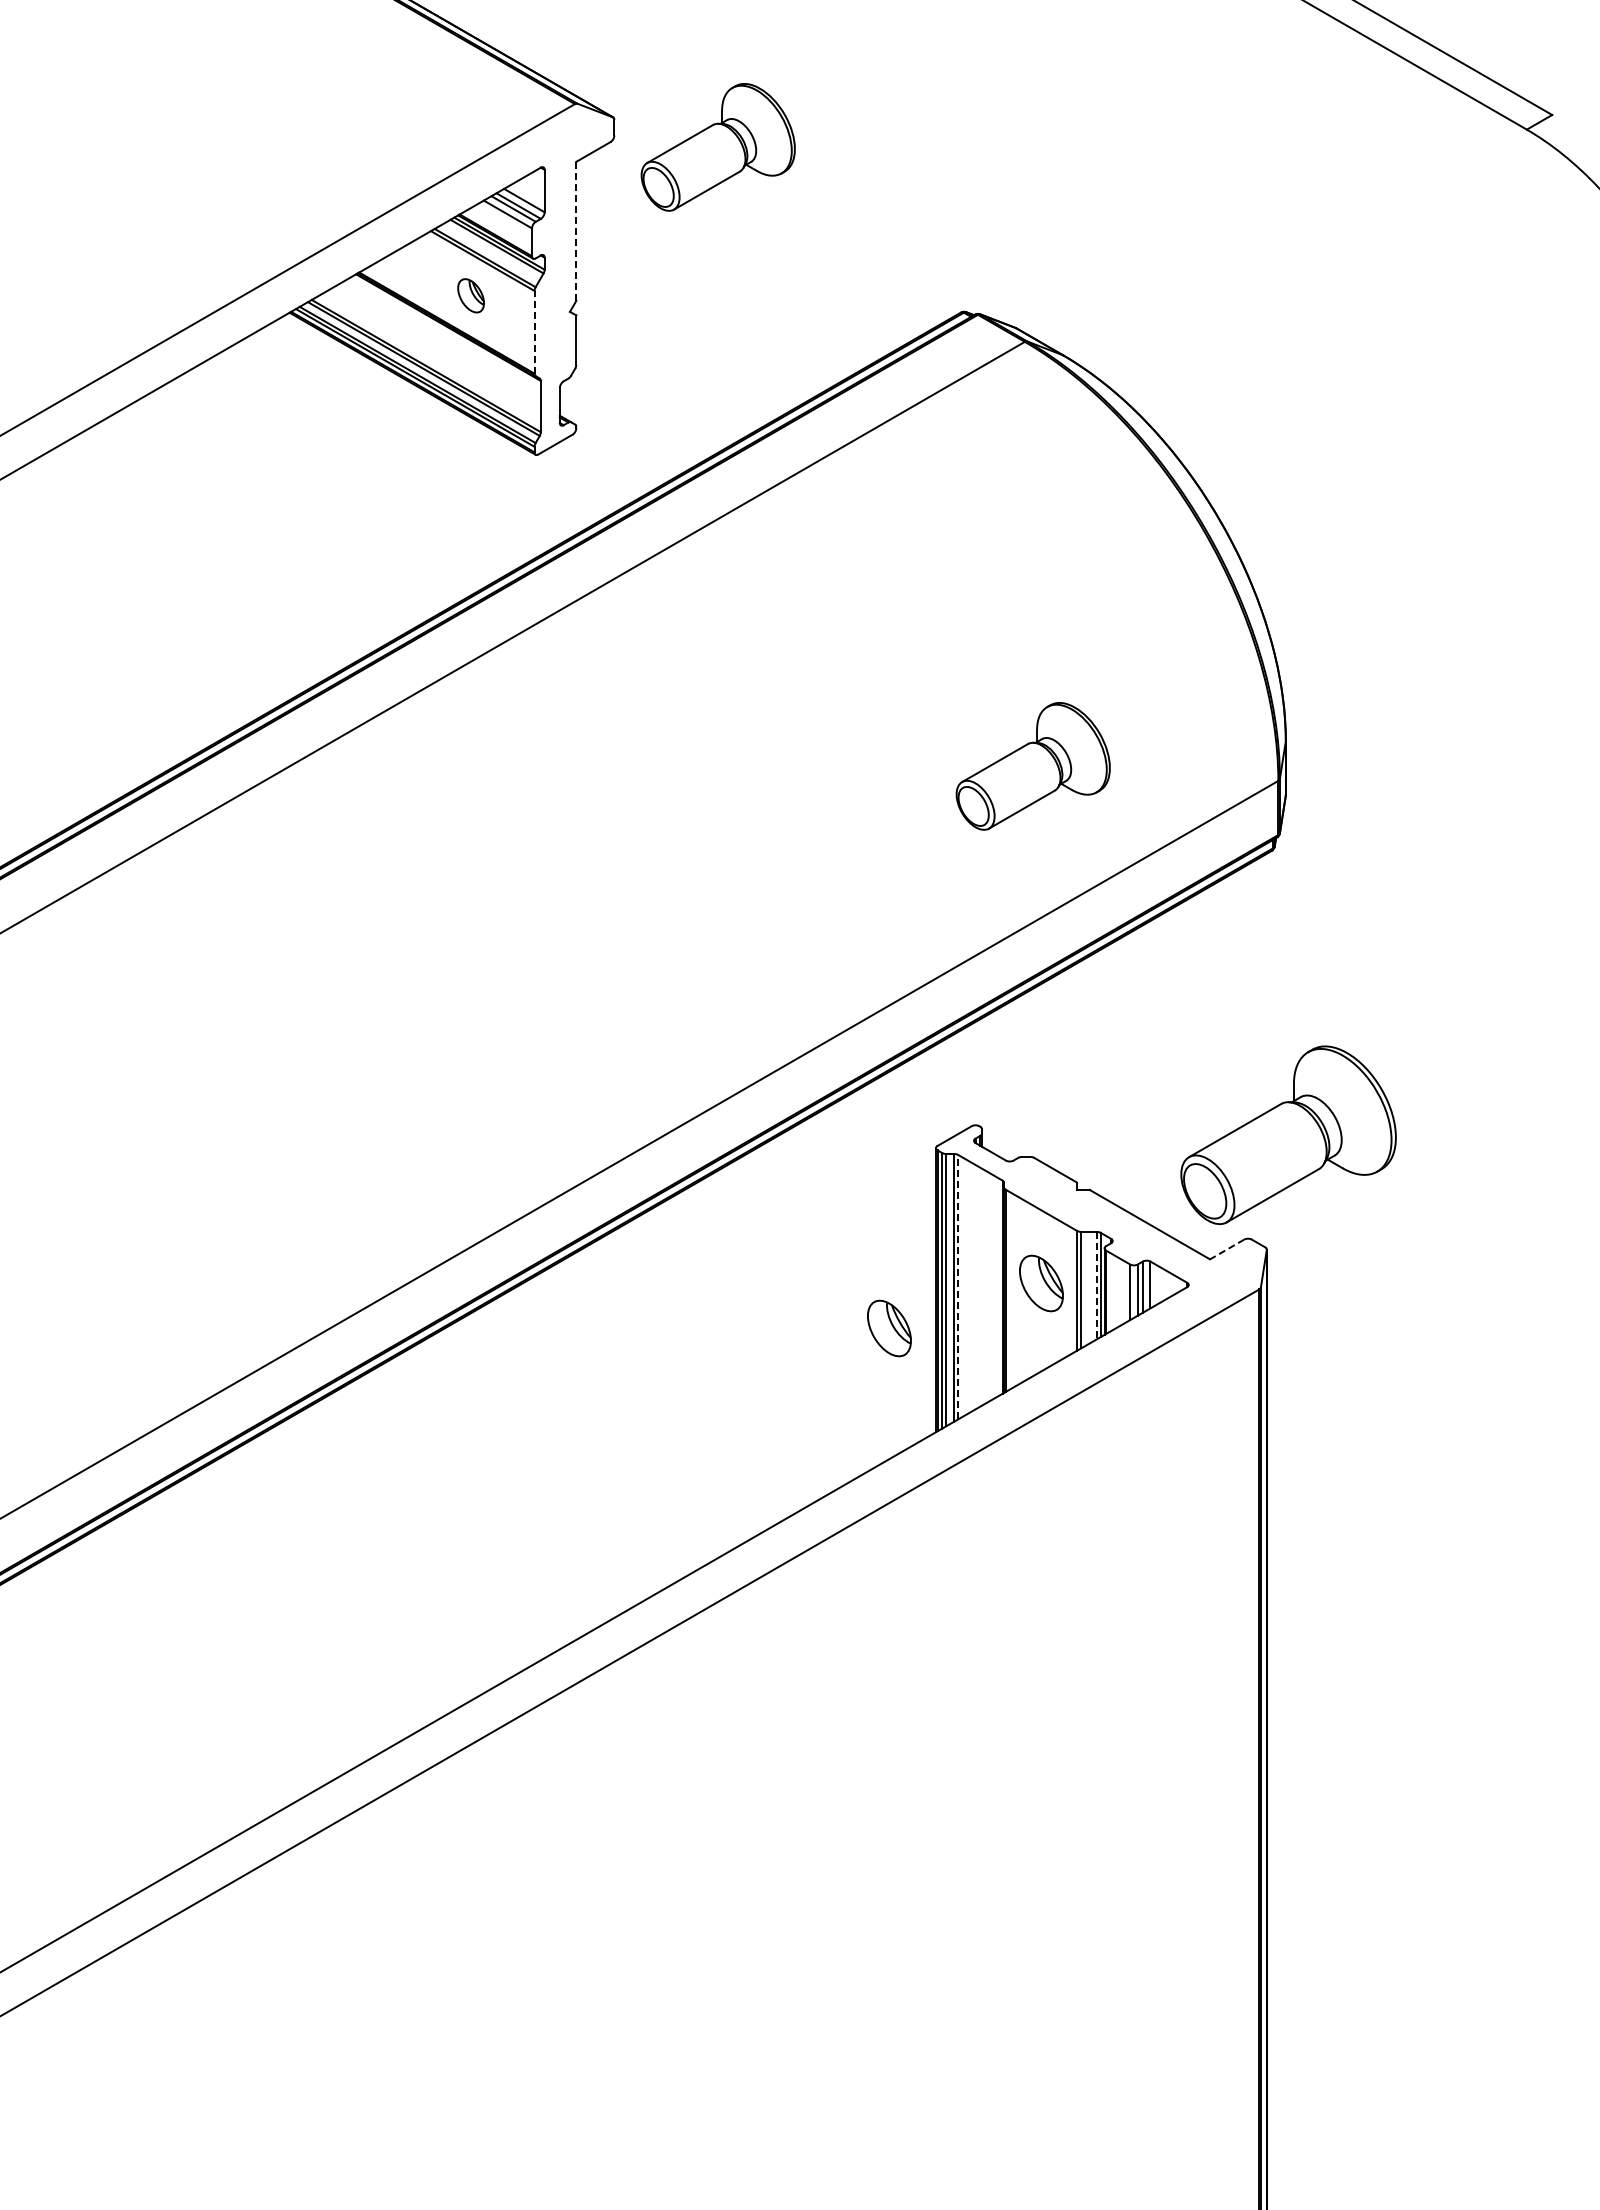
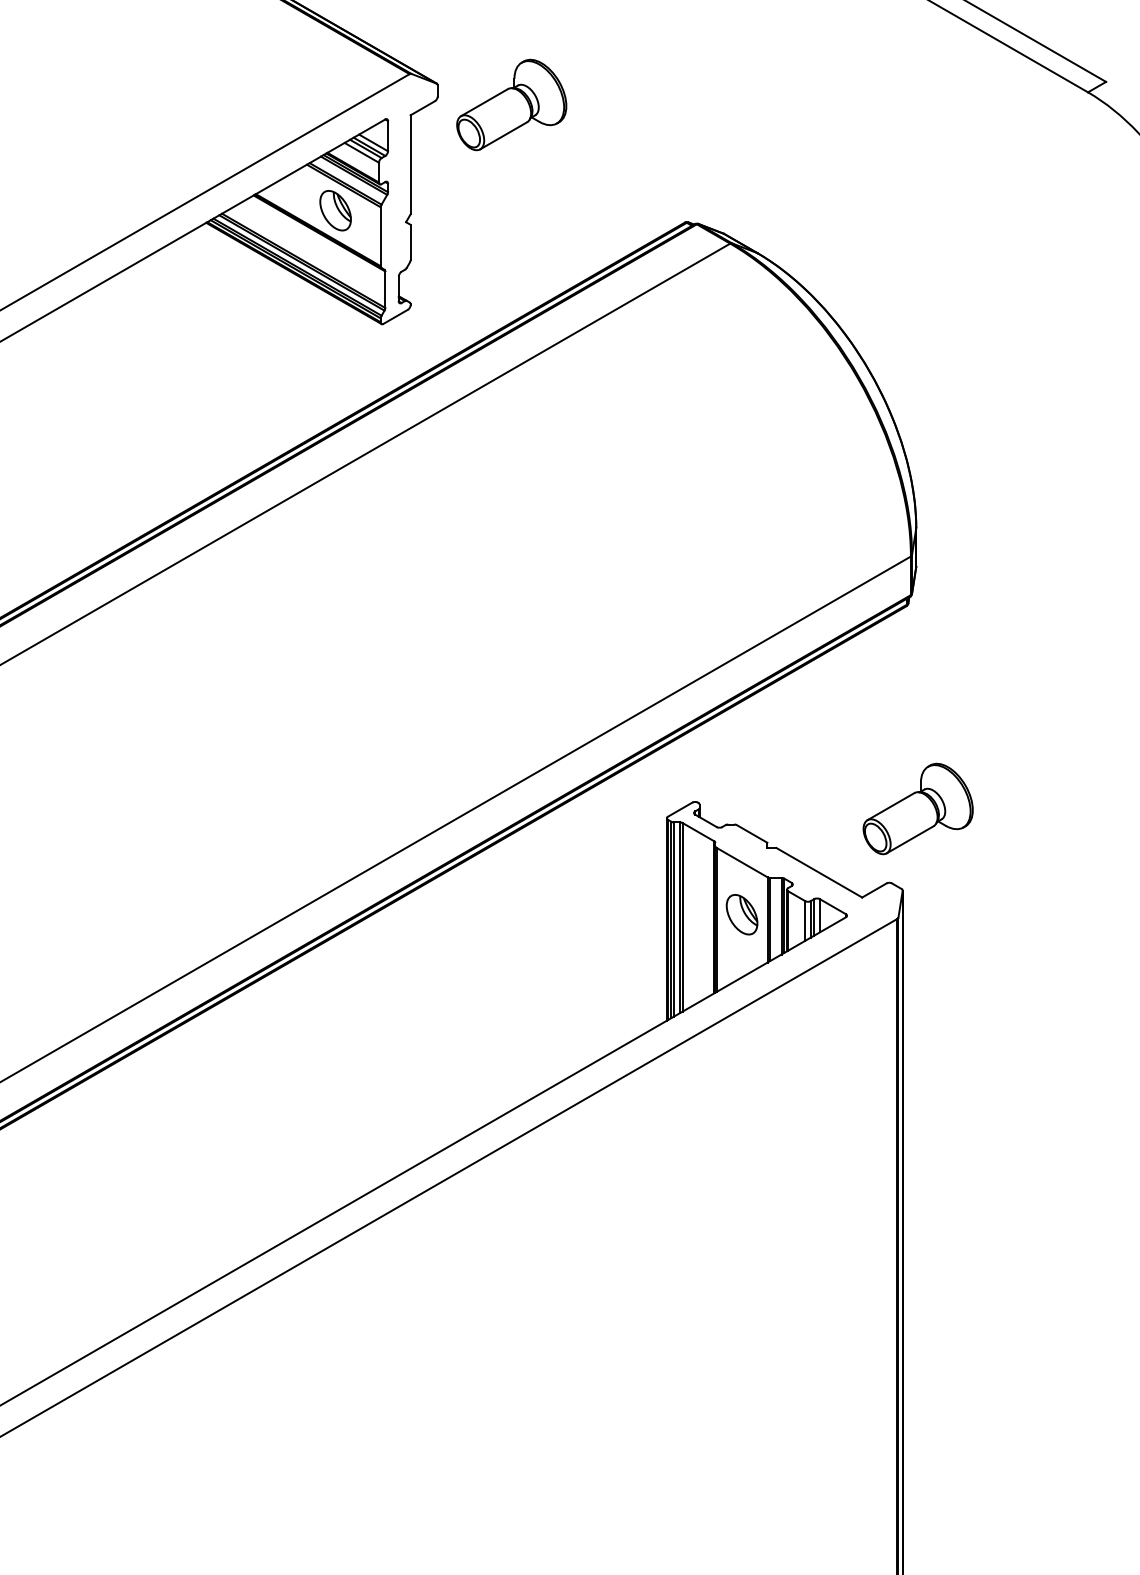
line: (576, 231) -> (410, 164), dashed -> solid
part: (470, 295) -> (335, 210), size x1.67
line: (534, 331) -> (380, 236), dashed -> solid
part: (1032, 766) -> (735, 546), removed
part: (1288, 1134) -> (918, 808), size x0.71
line: (1227, 1249) -> (874, 890), dashed -> solid
line: (1096, 1285) -> (781, 916), dashed -> solid
line: (958, 1286) -> (682, 916), dashed -> solid
part: (889, 1328) -> (633, 946), removed

